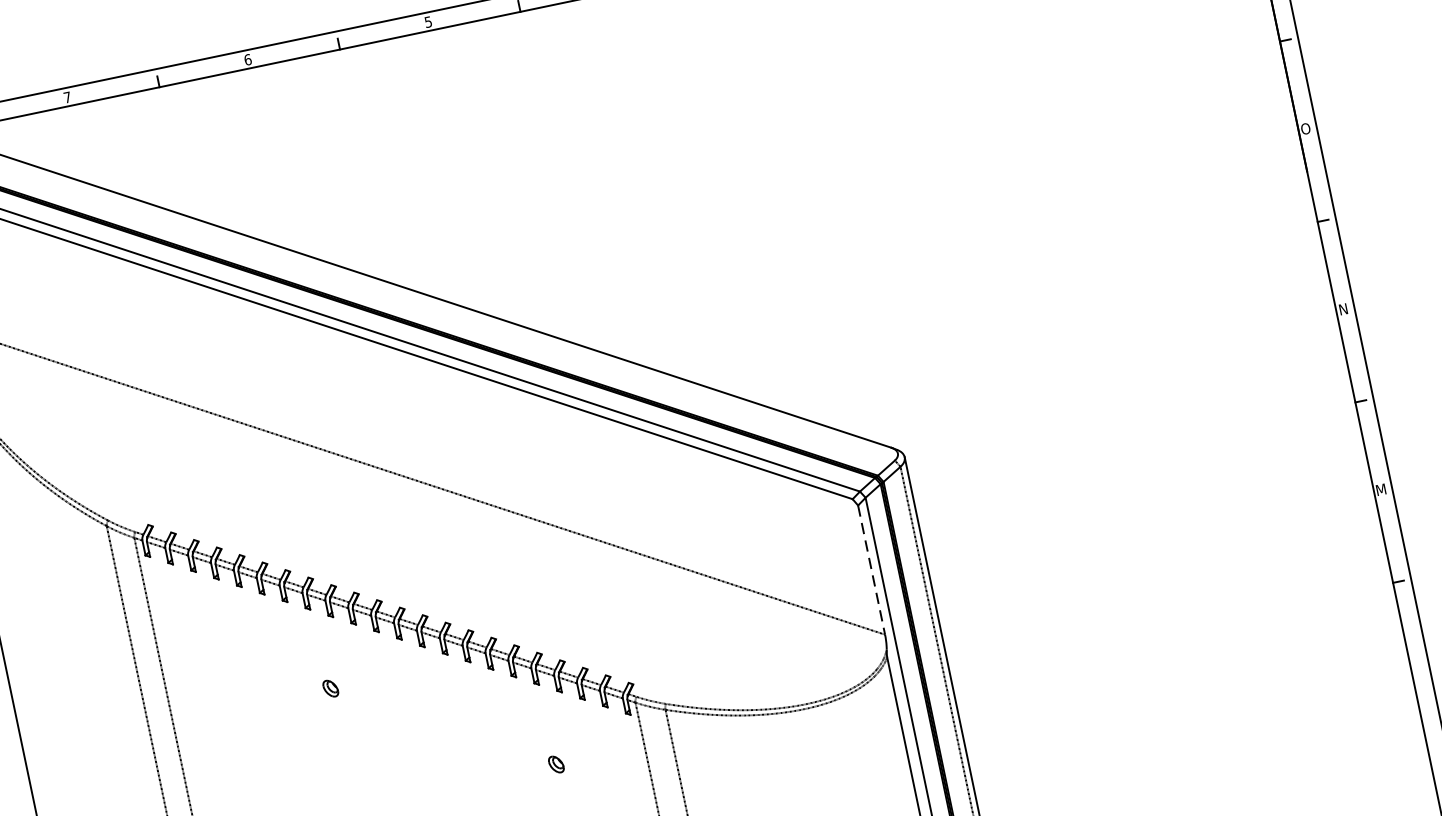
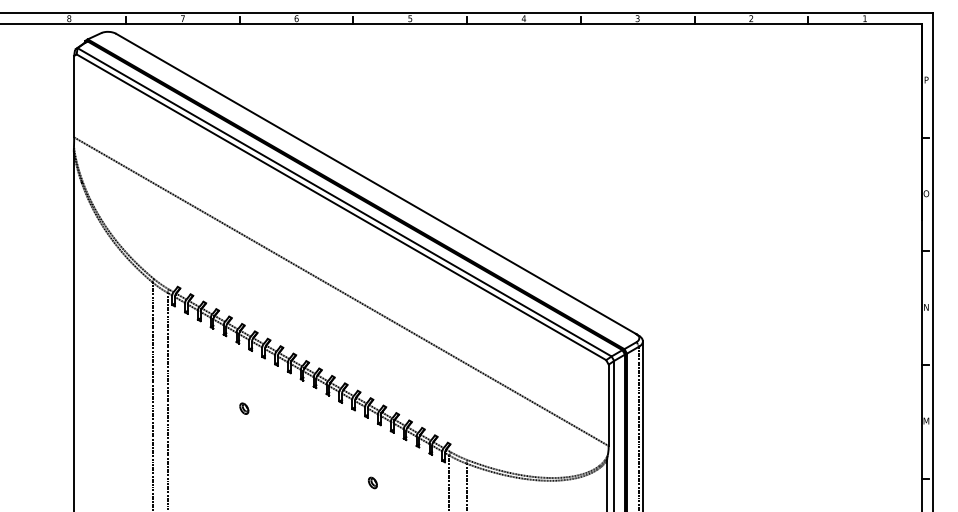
line: (871, 570) -> (608, 405), dashed -> solid
part: (331, 688) -> (244, 408), moved
part: (555, 763) -> (372, 482), moved

